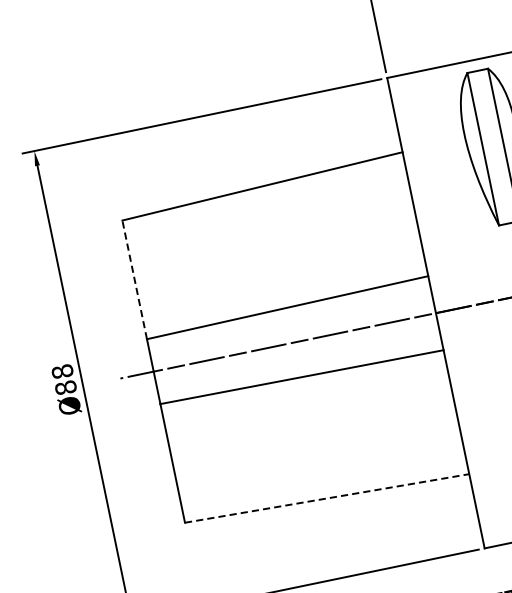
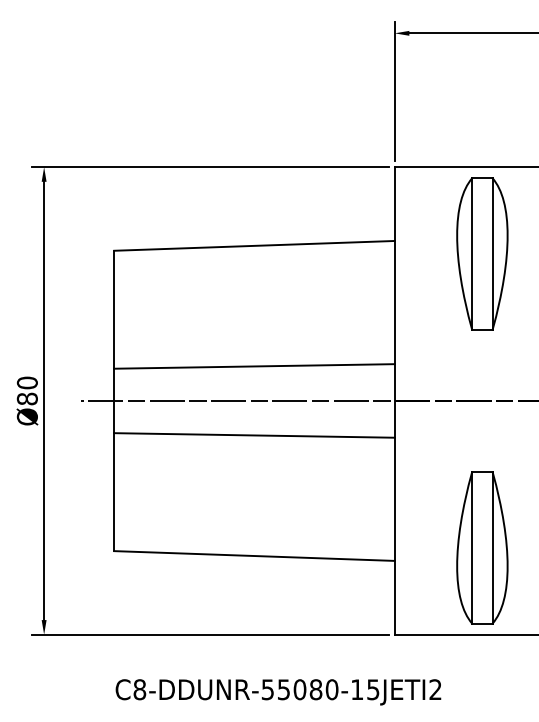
line: (134, 279) -> (114, 309), dashed -> solid
text: (62, 371) -> (27, 382), Ø88 -> Ø80
line: (328, 498) -> (255, 556), dashed -> solid

